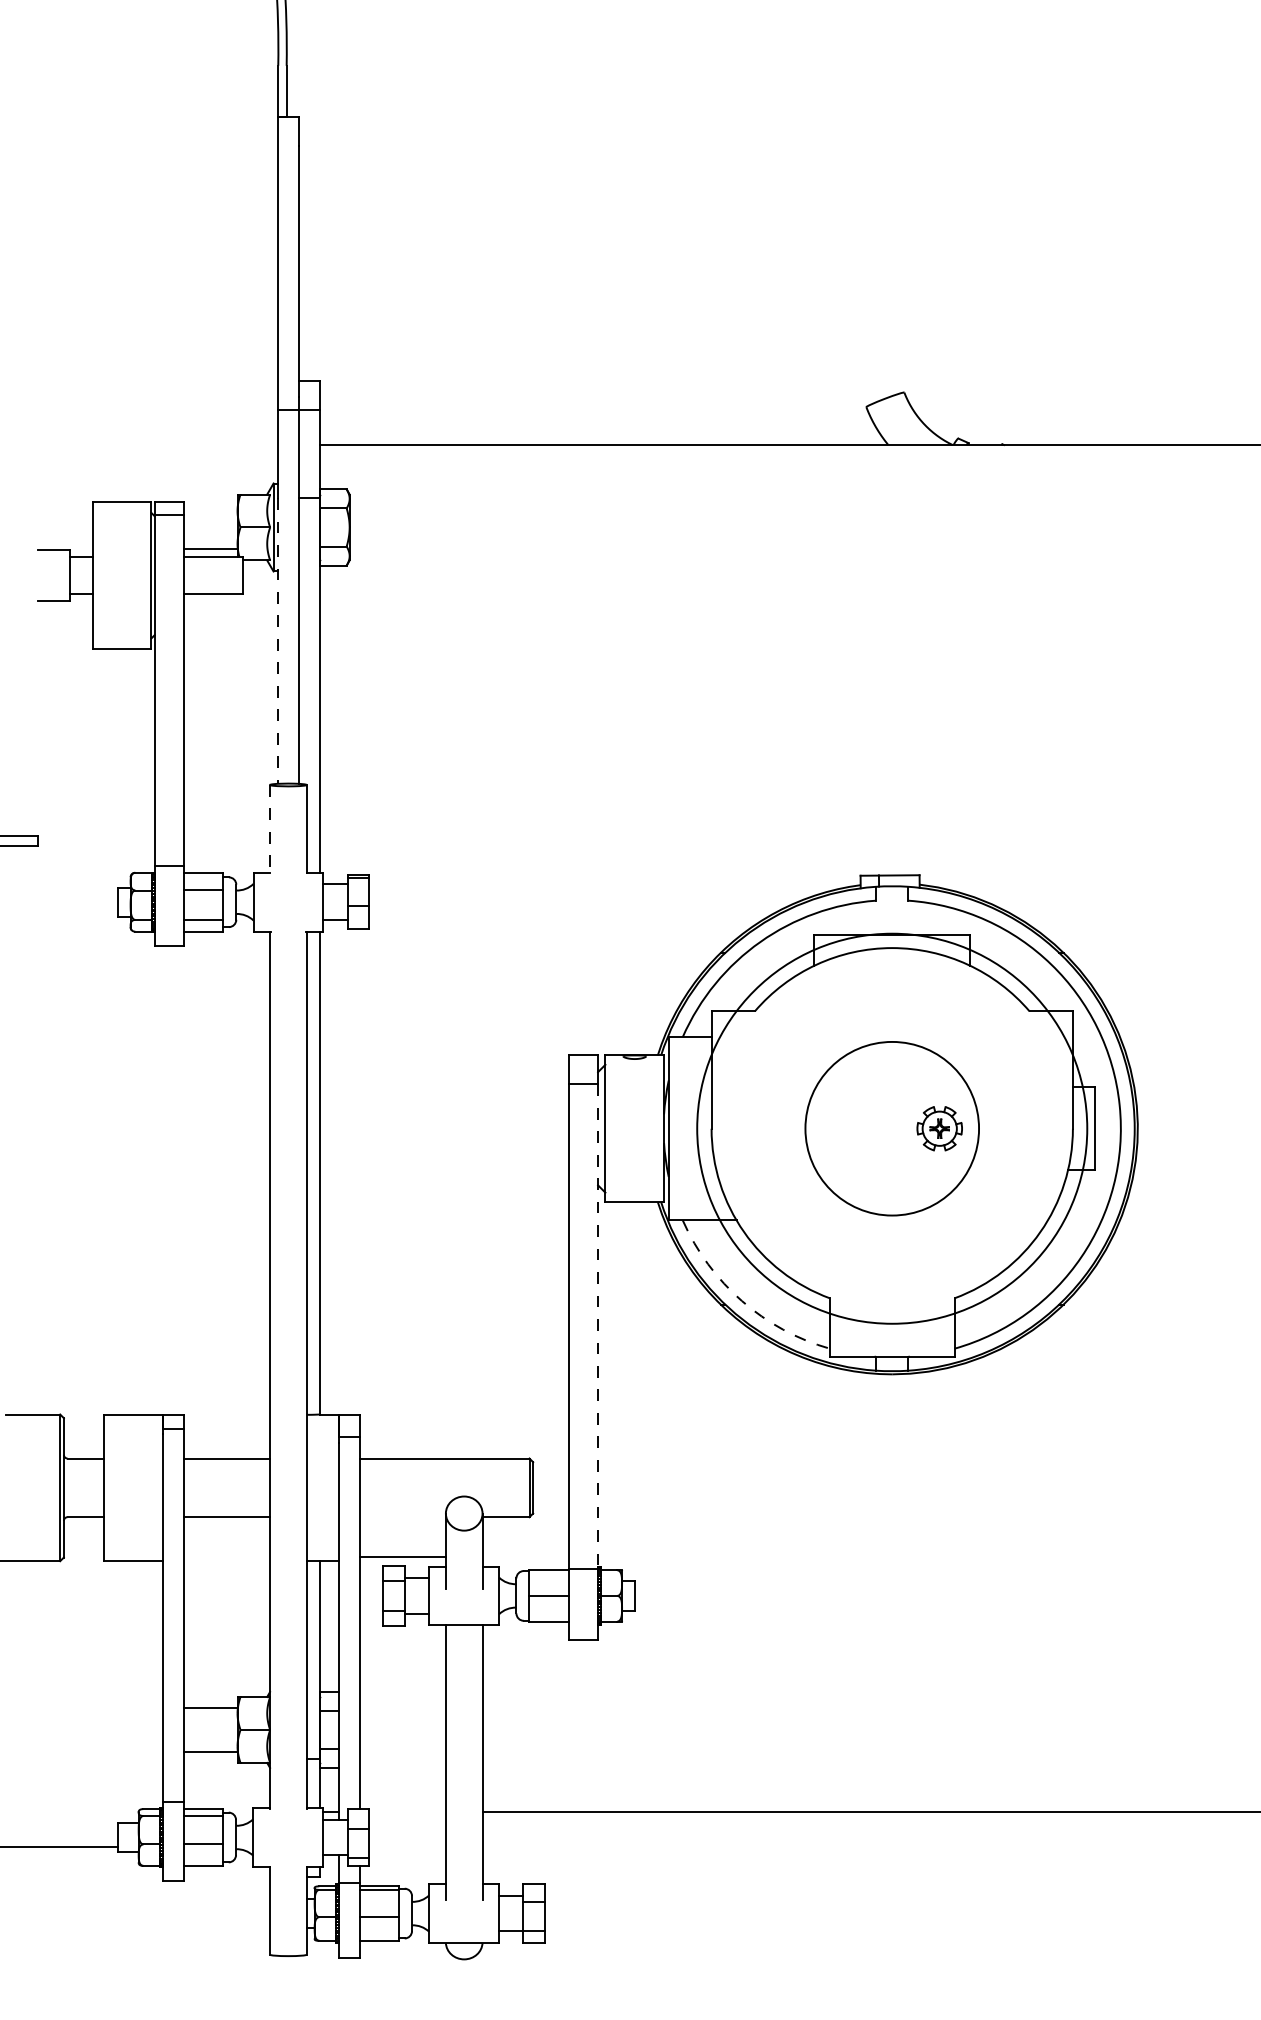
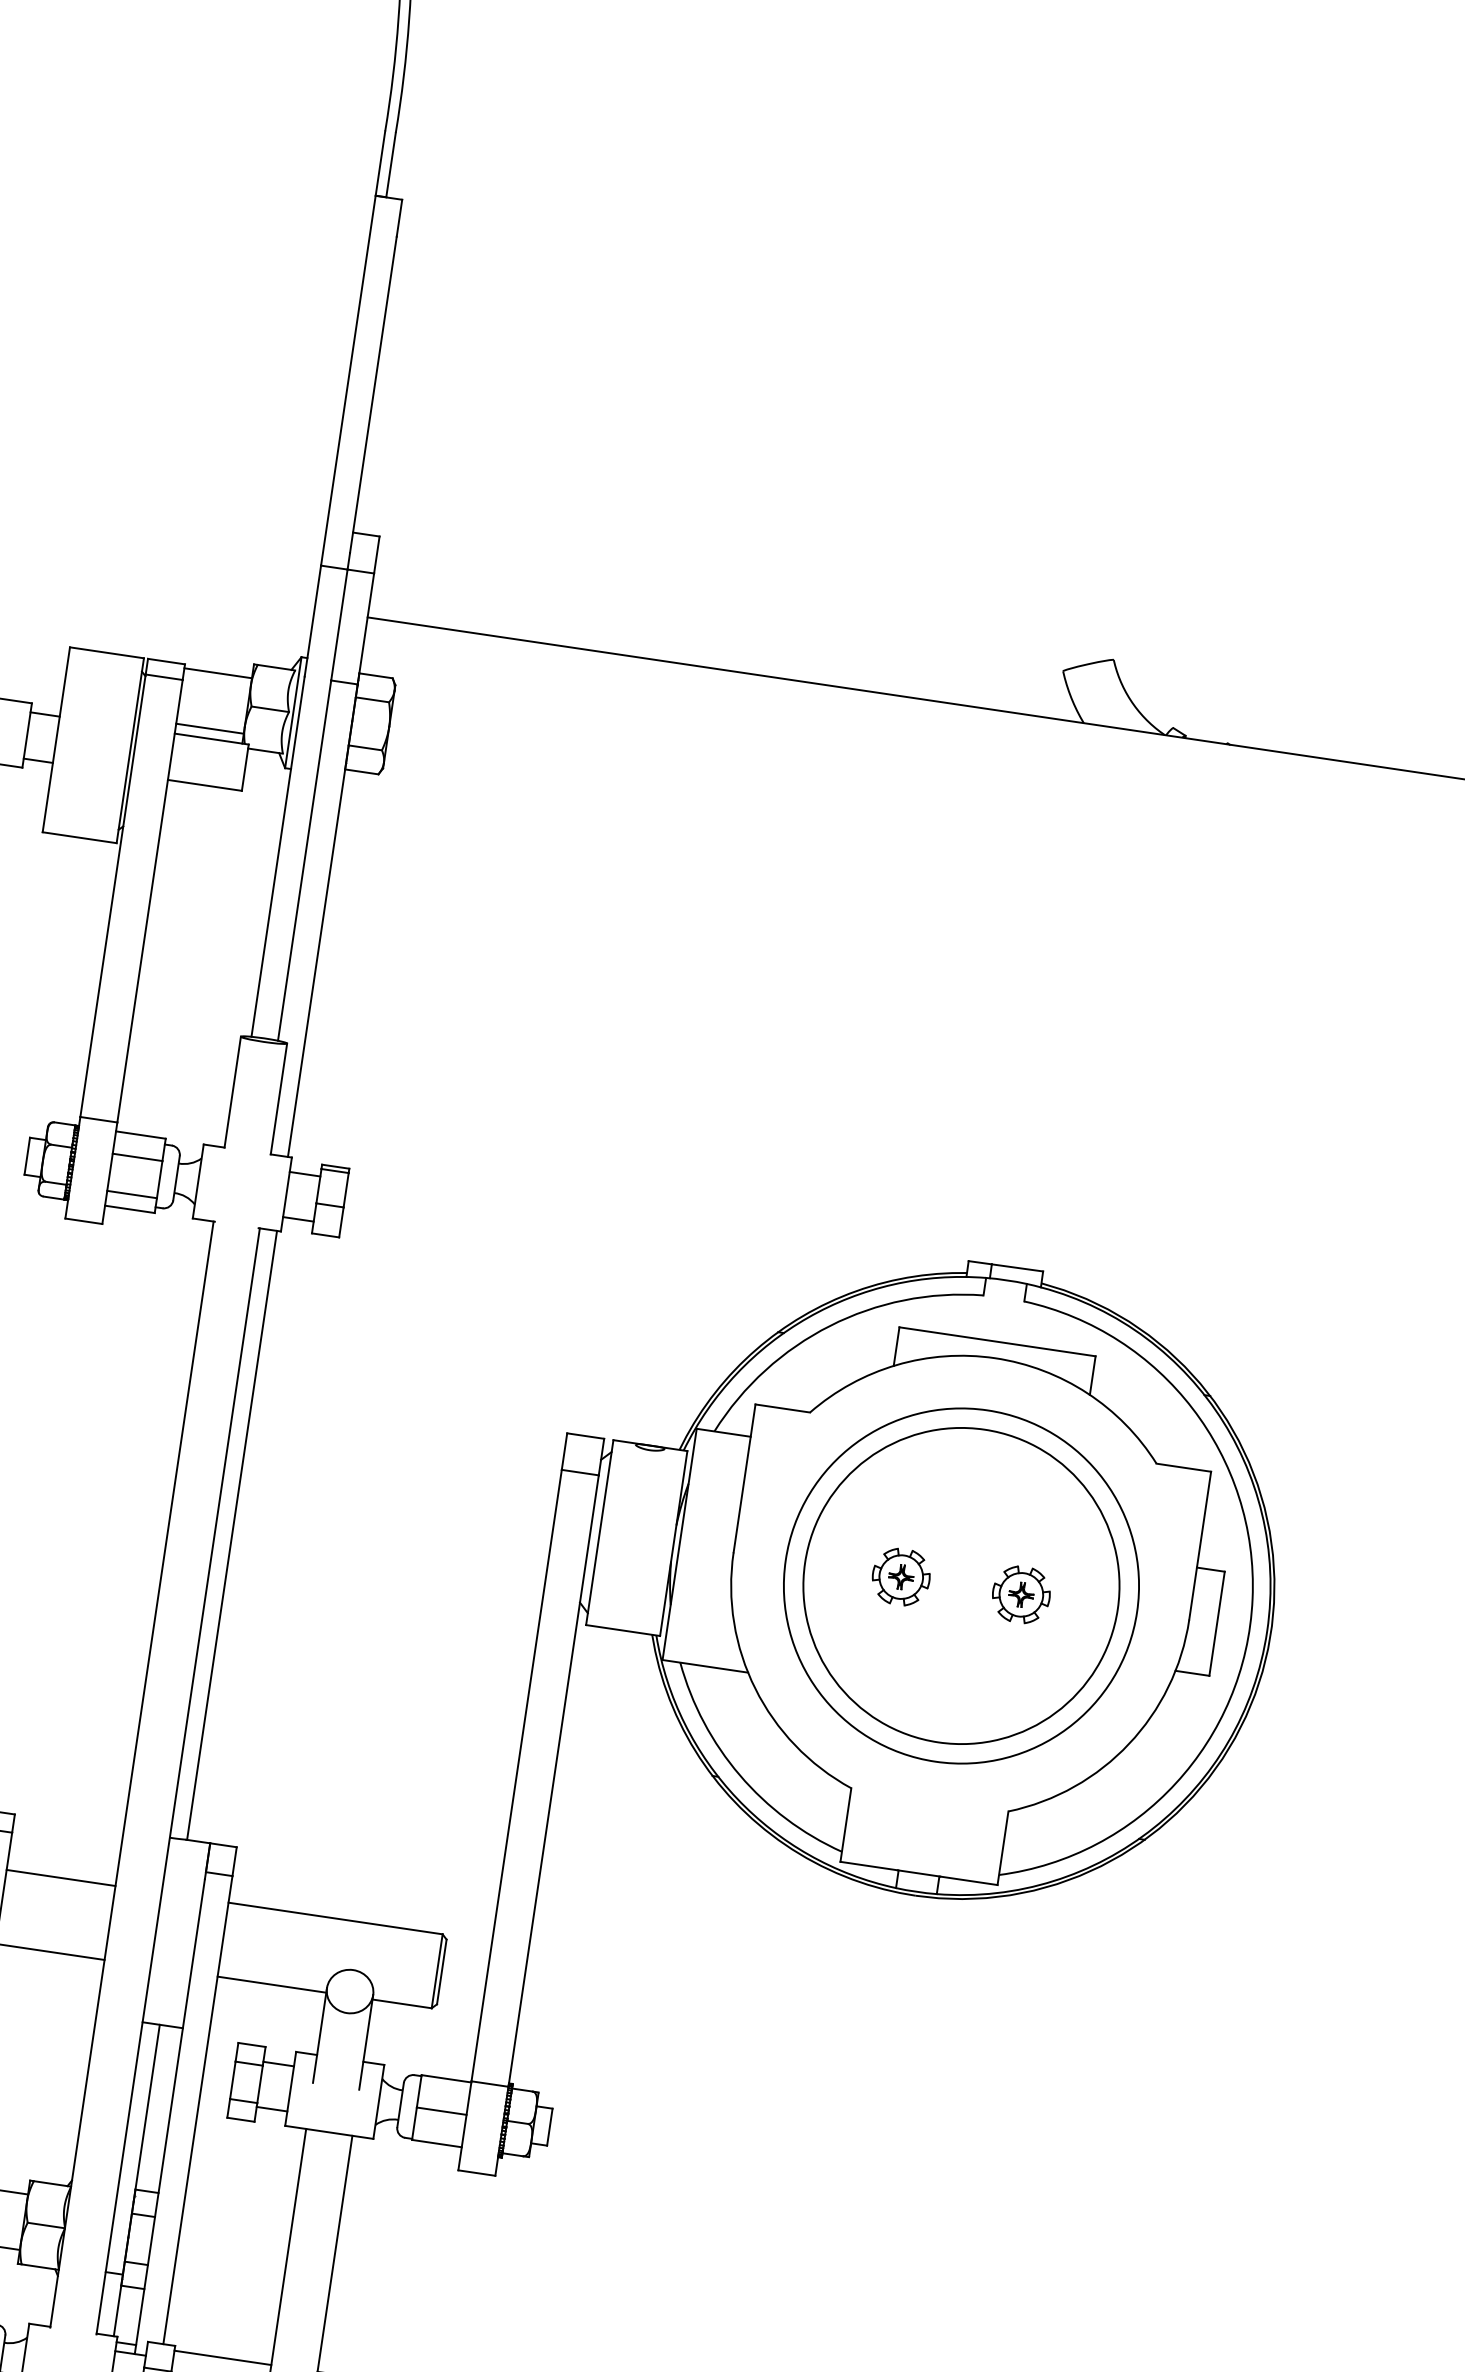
line: (210, 505) -> (217, 673), added
line: (278, 641) -> (278, 857), dashed -> solid
line: (270, 828) -> (233, 1091), dashed -> solid
part: (844, 1128) -> (901, 1576), added
circle: (891, 1128) -> (960, 1585), size x0.71
circle: (892, 1128) -> (961, 1585), size x1.43
arc: (742, 1301) -> (740, 1775), dashed -> solid
line: (598, 1327) -> (554, 1781), dashed -> solid
line: (402, 1557) -> (271, 1985), moved
line: (407, 1812) -> (222, 2357), added

